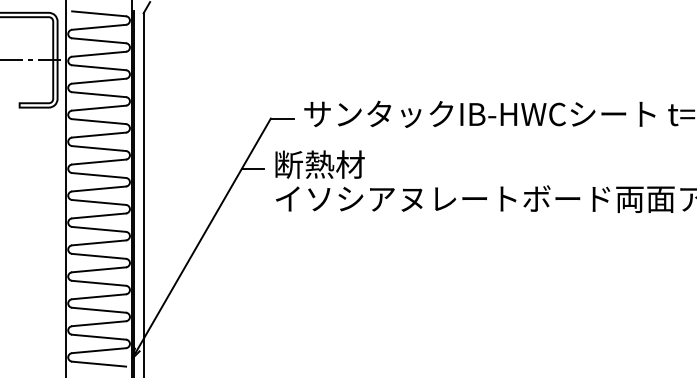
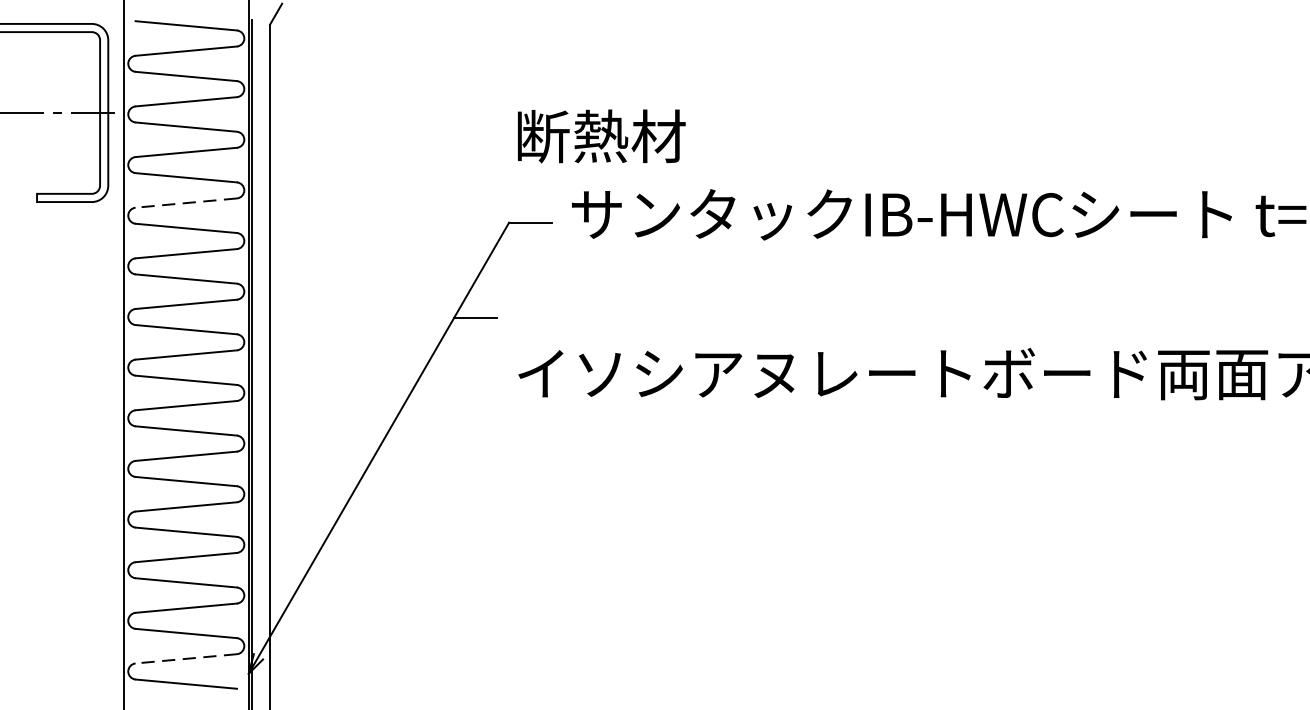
line: (98, 108) -> (185, 203), solid -> dashed
text: (319, 164) -> (600, 136), moved
line: (98, 350) -> (185, 658), solid -> dashed

